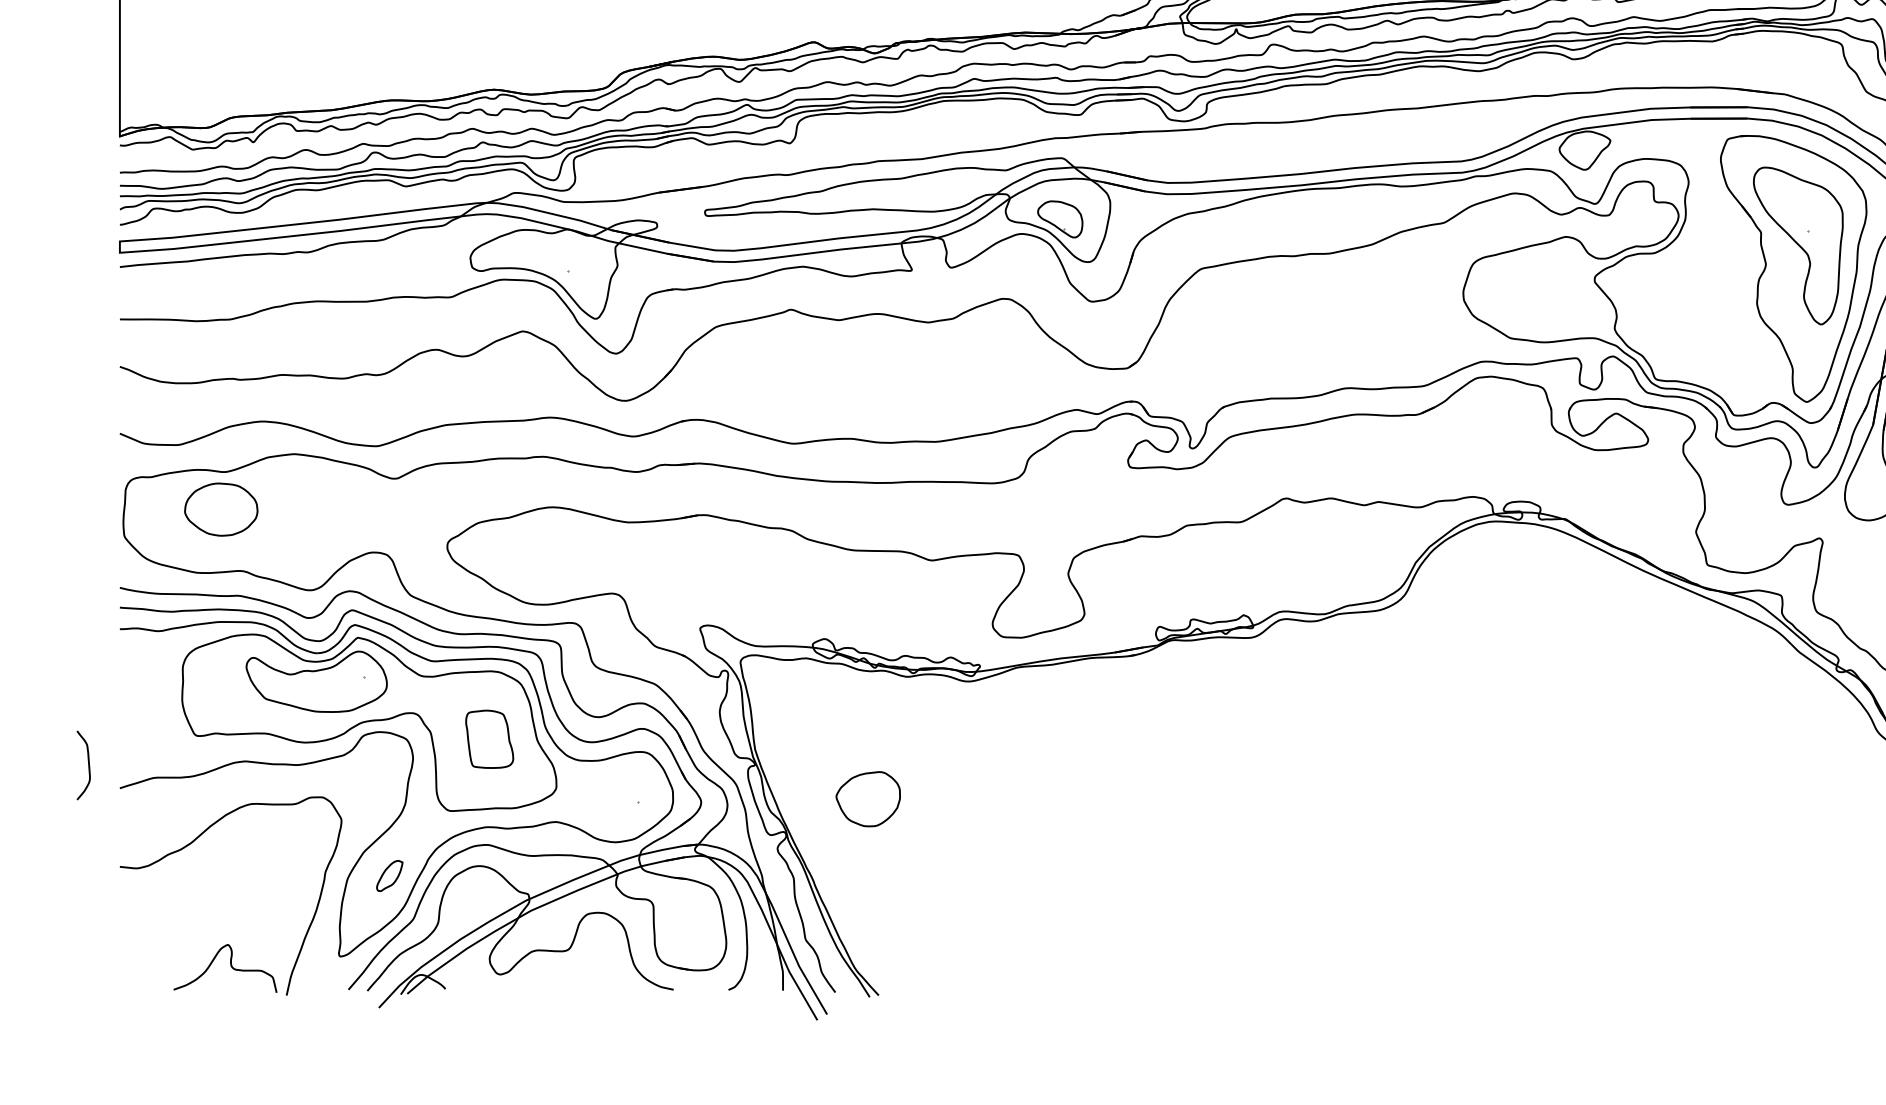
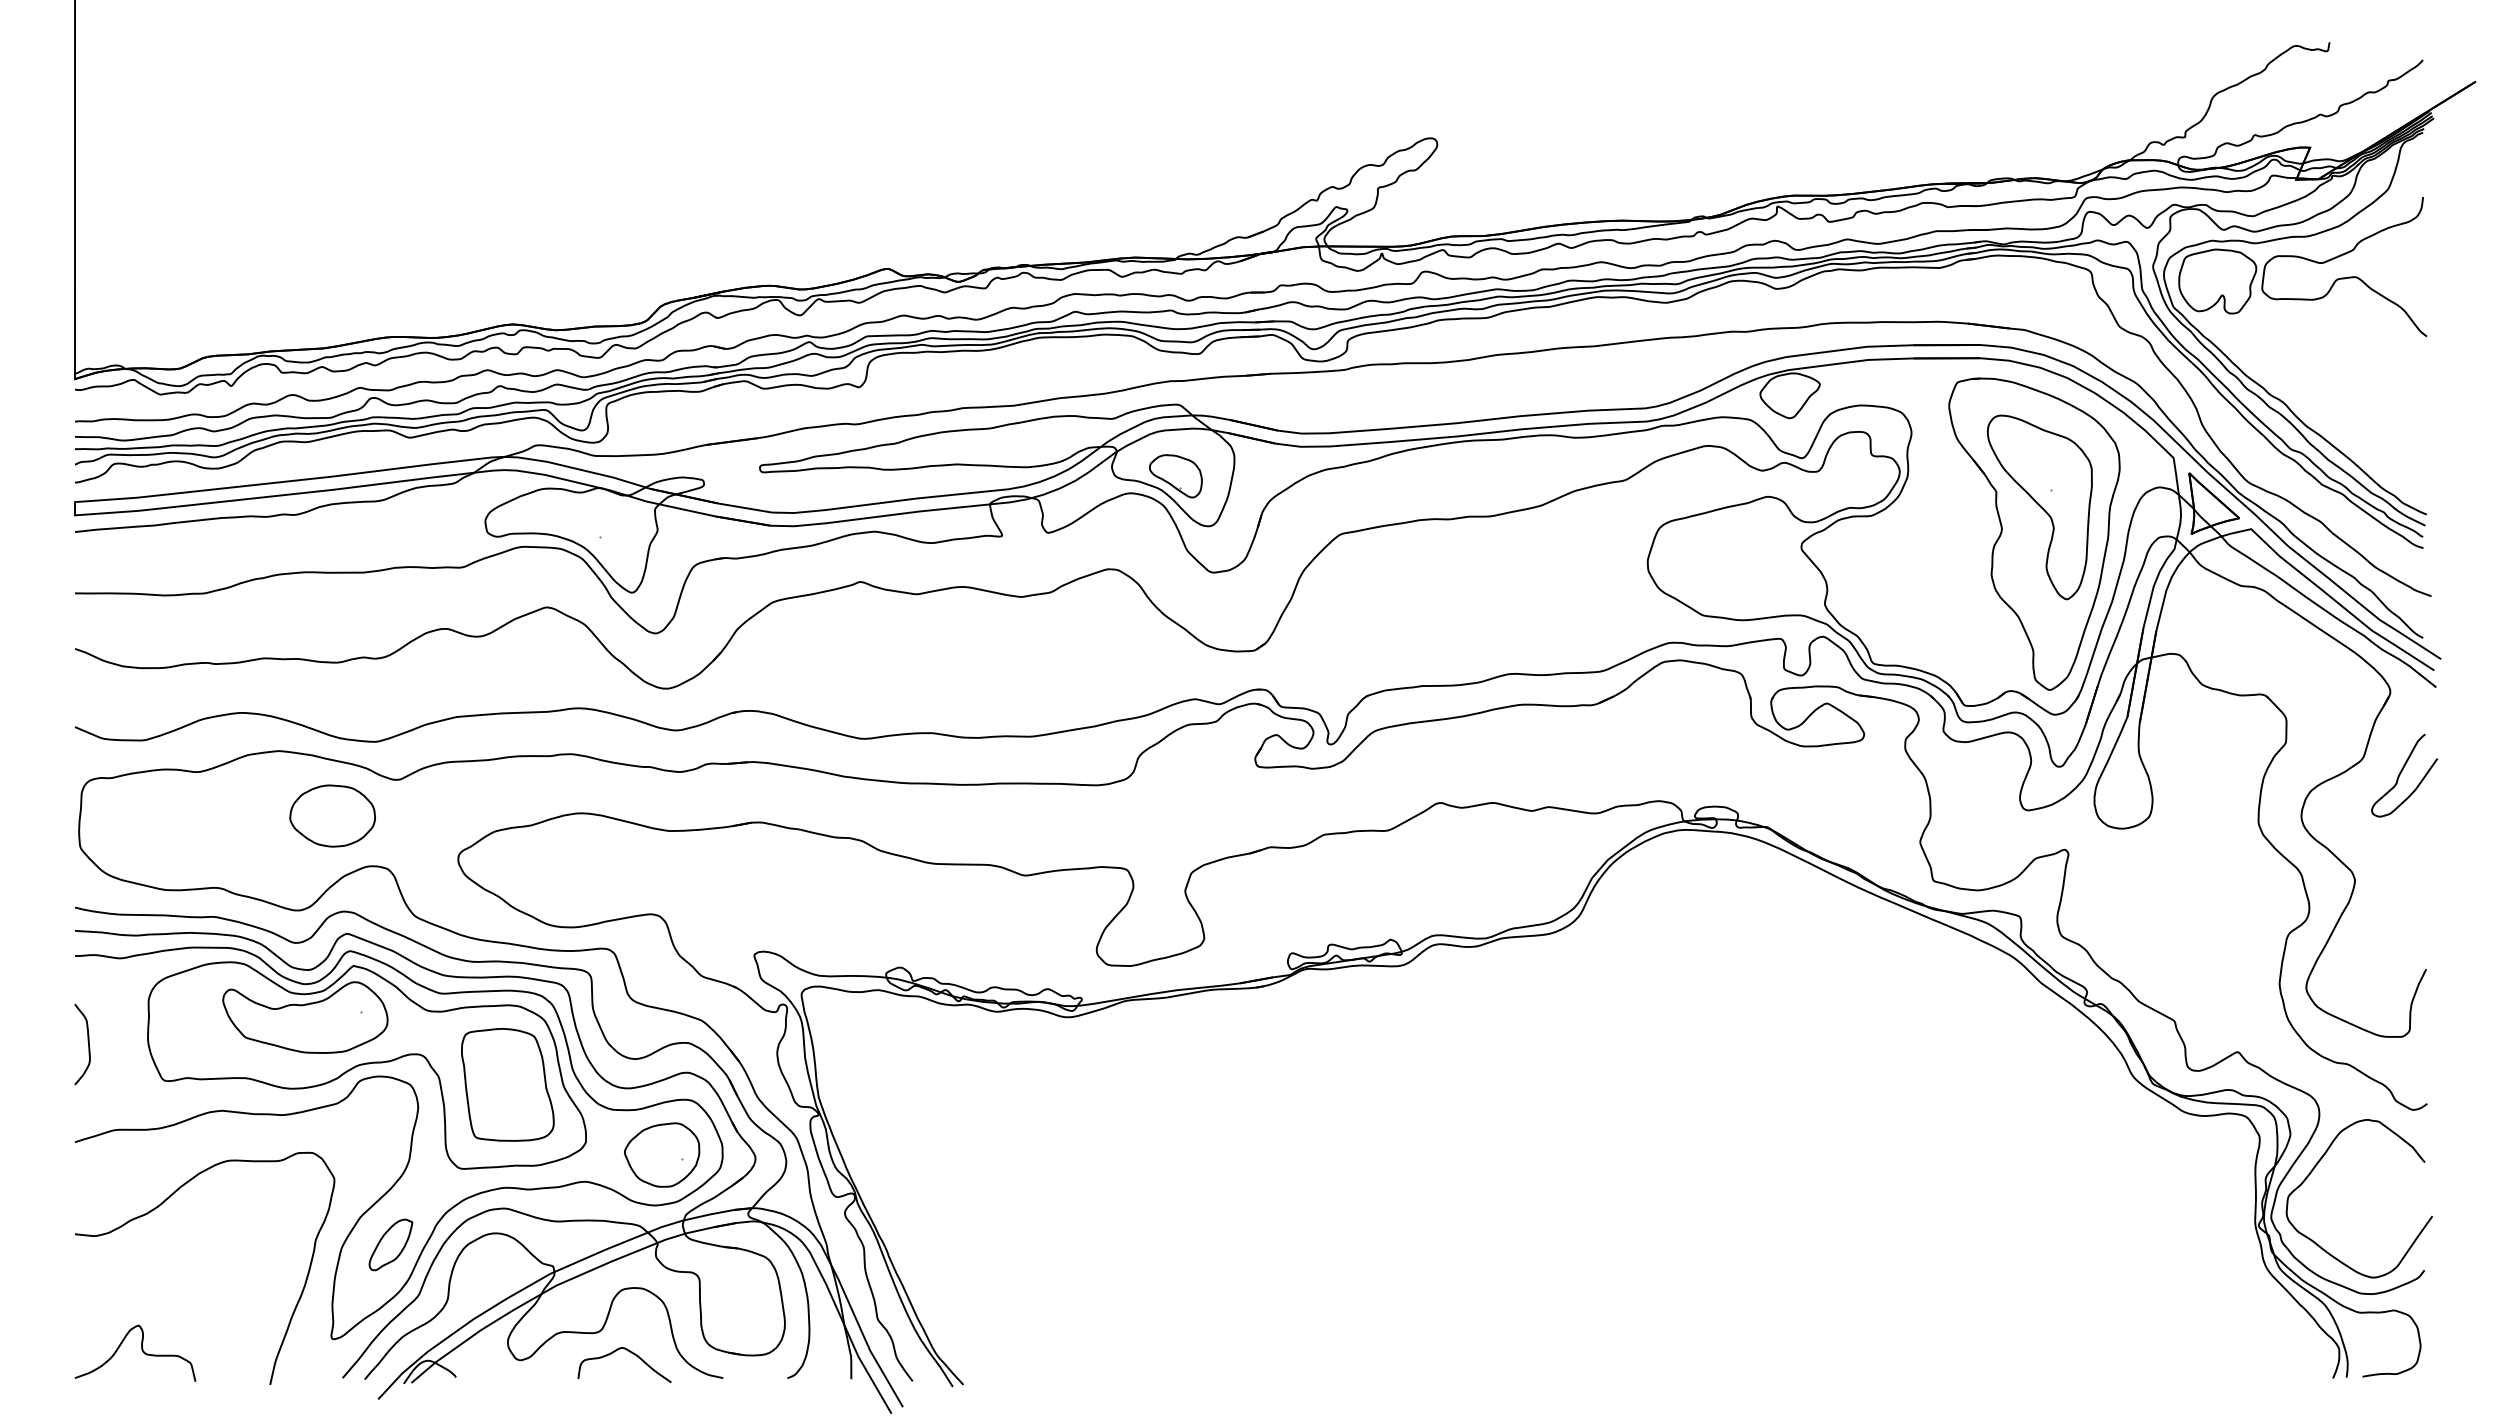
part: (221, 509) -> (332, 815), moved
part: (489, 738) -> (507, 1084), size x1.67
curve: (87, 762) -> (87, 1041), moved
part: (868, 798) -> (662, 1154), moved
part: (389, 875) -> (390, 1244), size x1.43
curve: (230, 966) -> (141, 1350), moved
curve: (595, 968) -> (631, 1353), added

